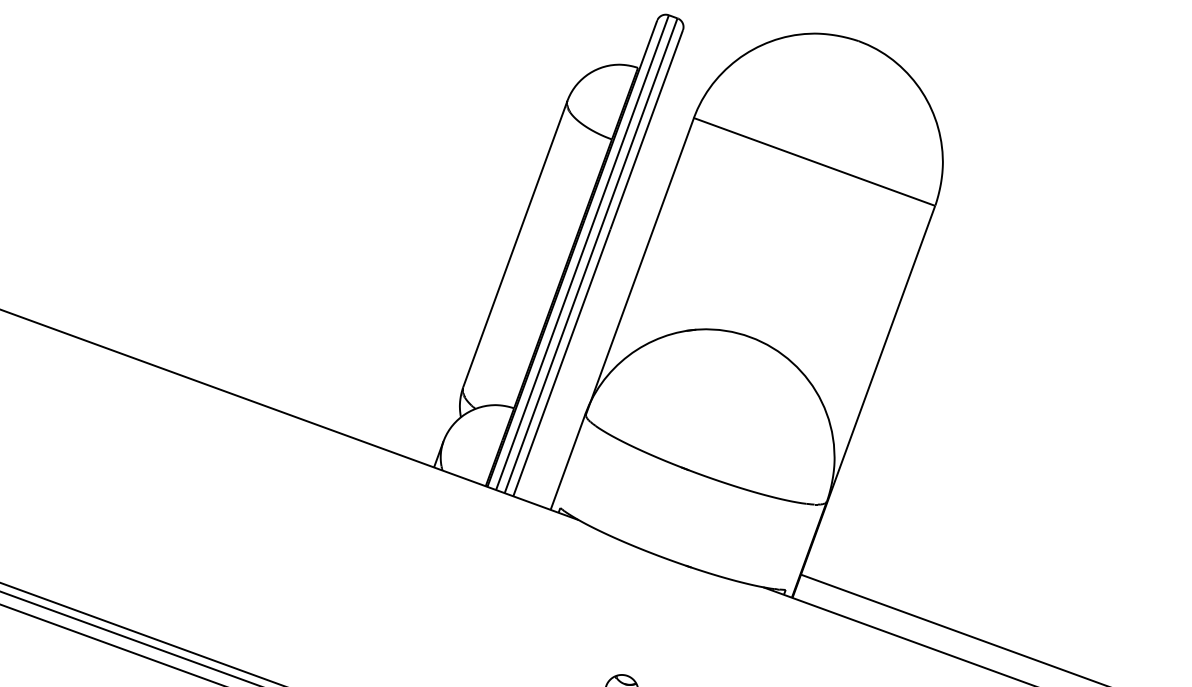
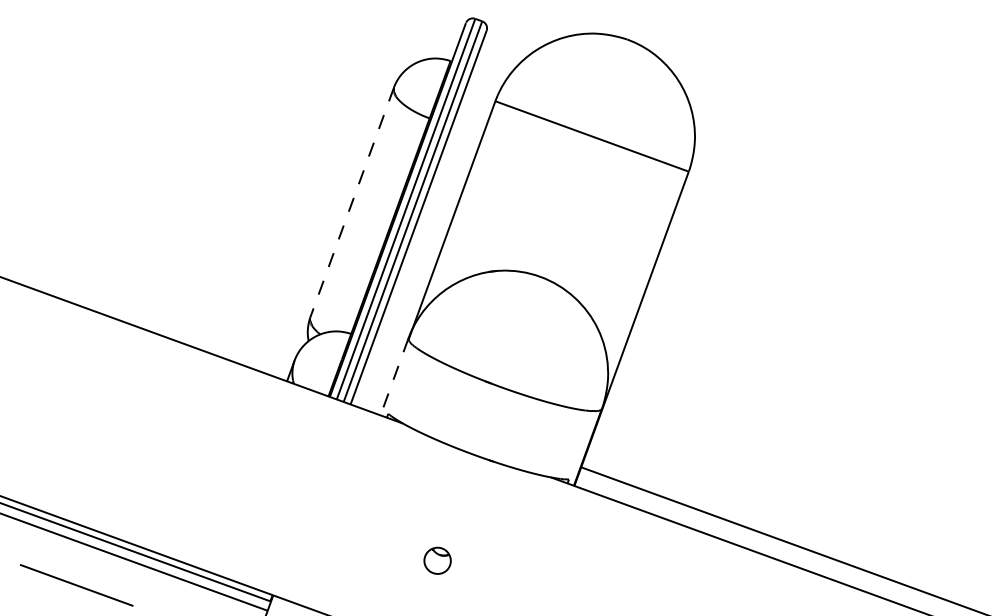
line: (515, 244) -> (352, 202), solid -> dashed
line: (568, 461) -> (394, 376), solid -> dashed

